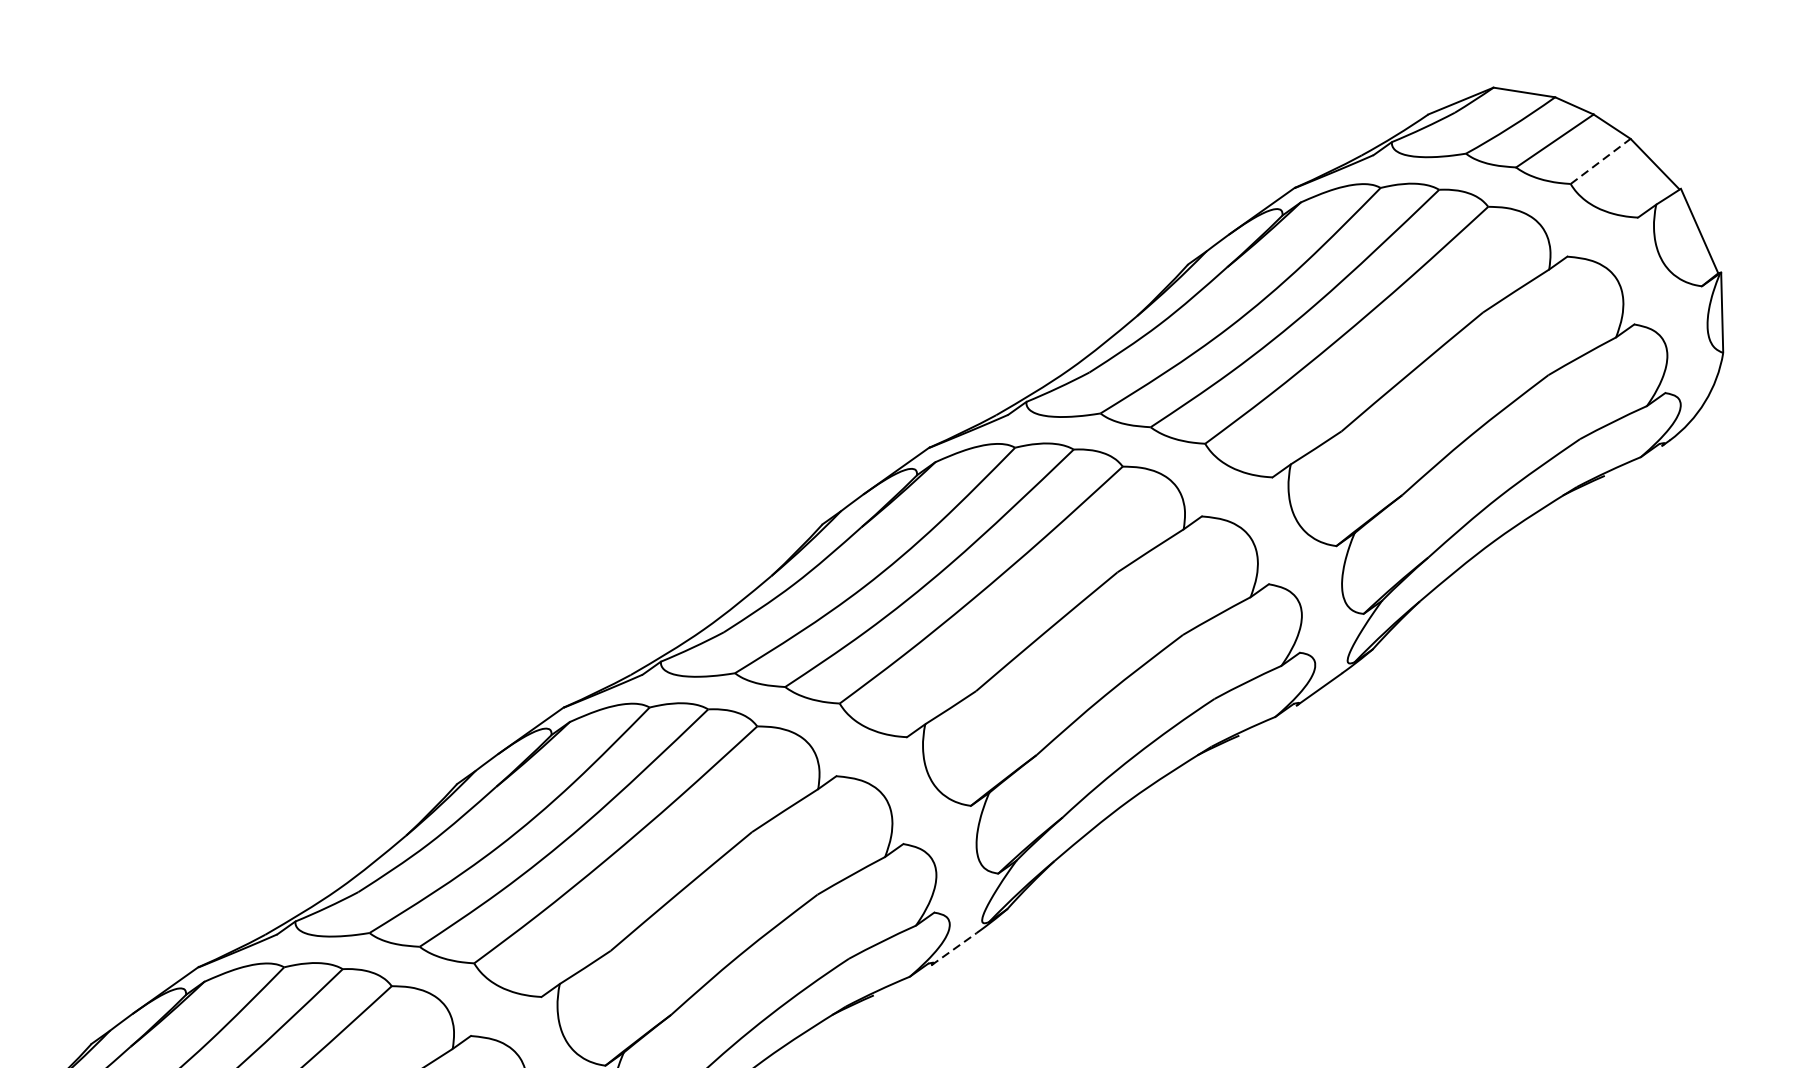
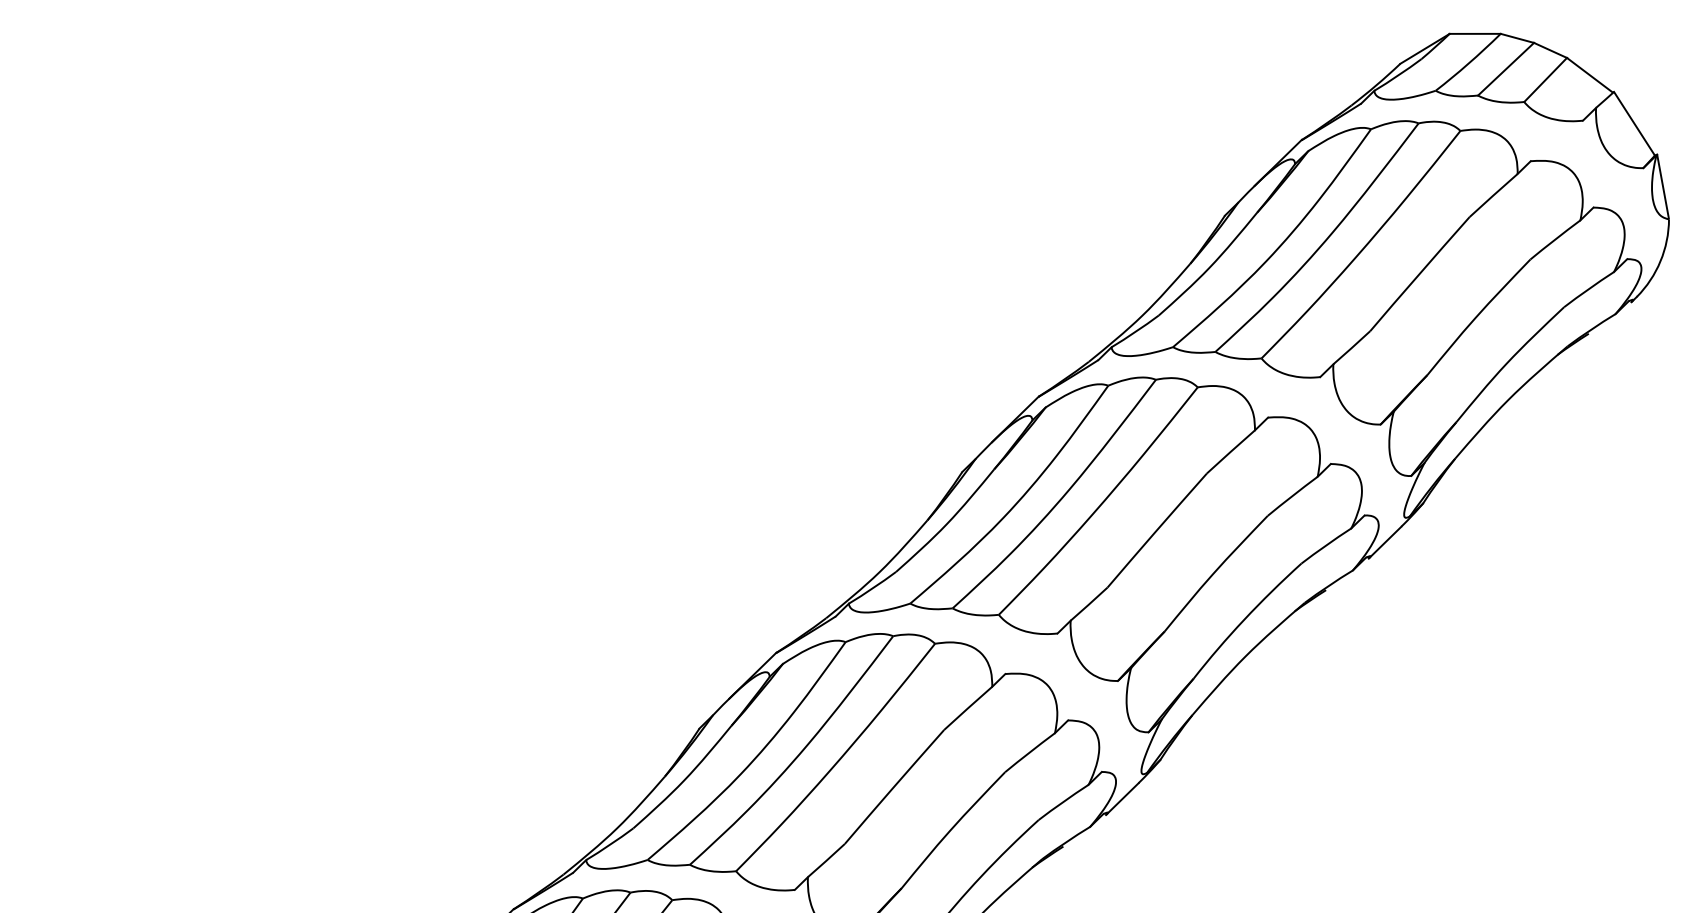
line: (1600, 160) -> (1545, 79), dashed -> solid
line: (954, 949) -> (1122, 799), dashed -> solid

